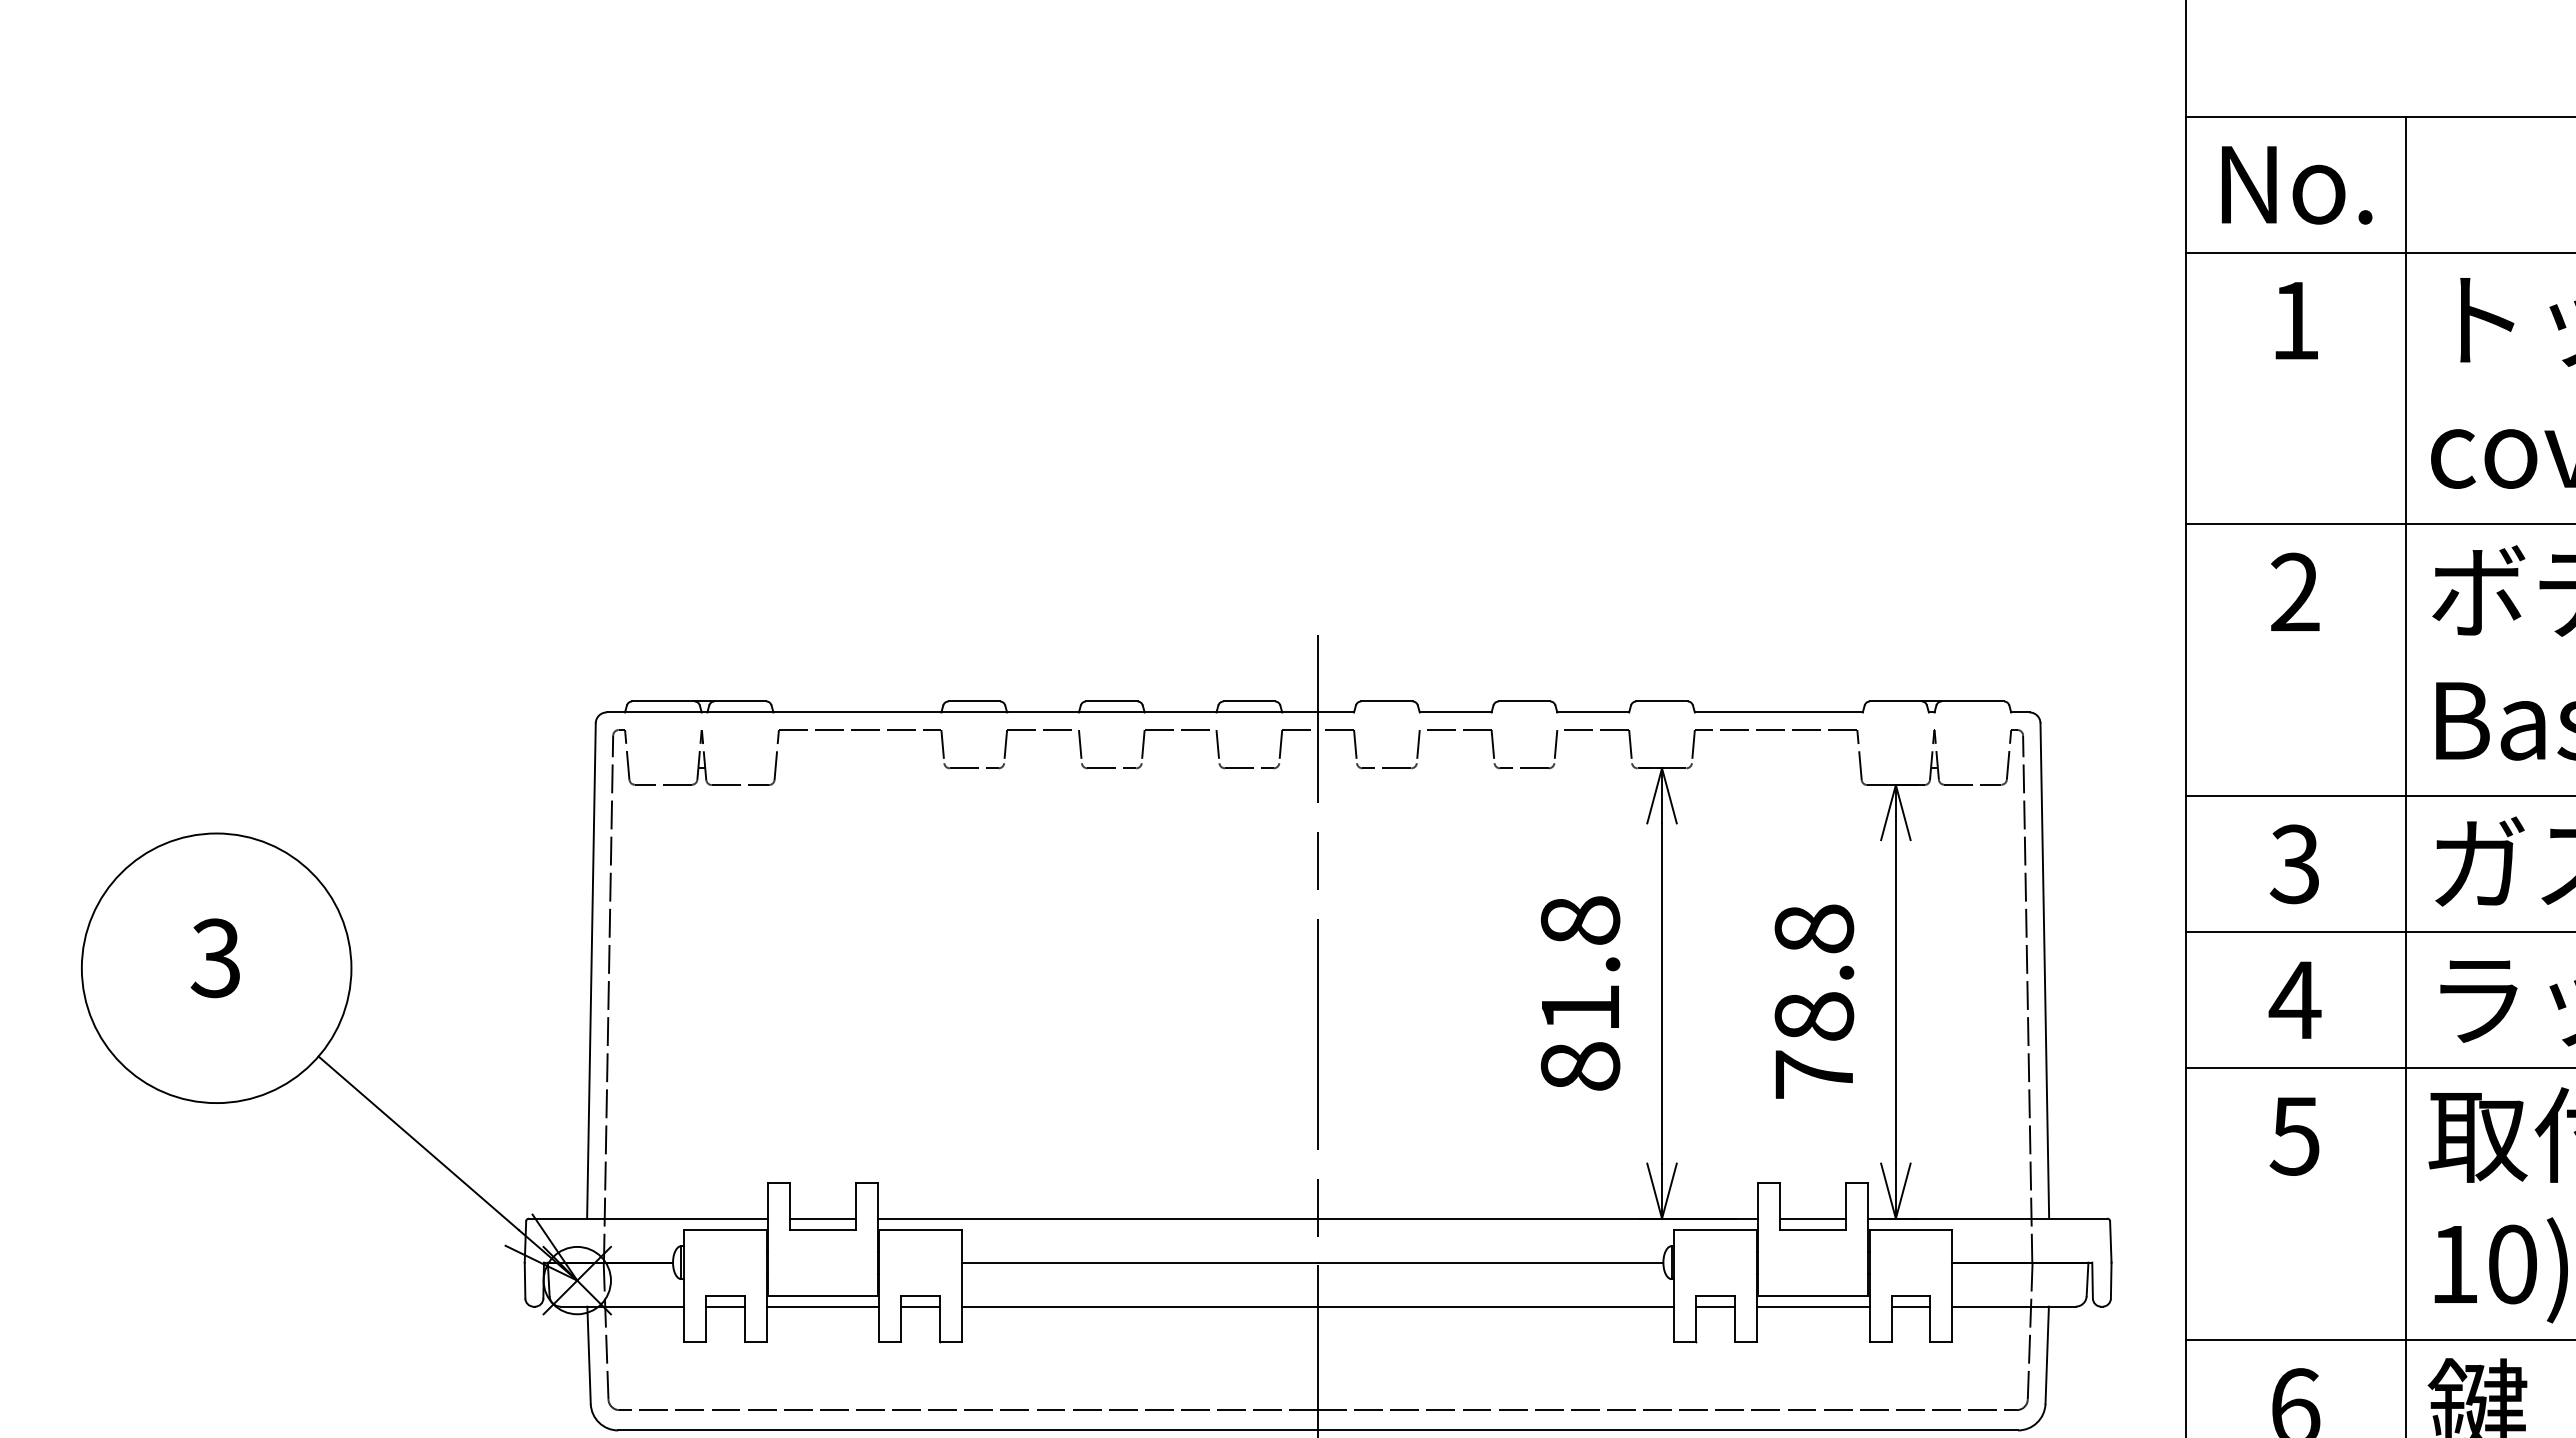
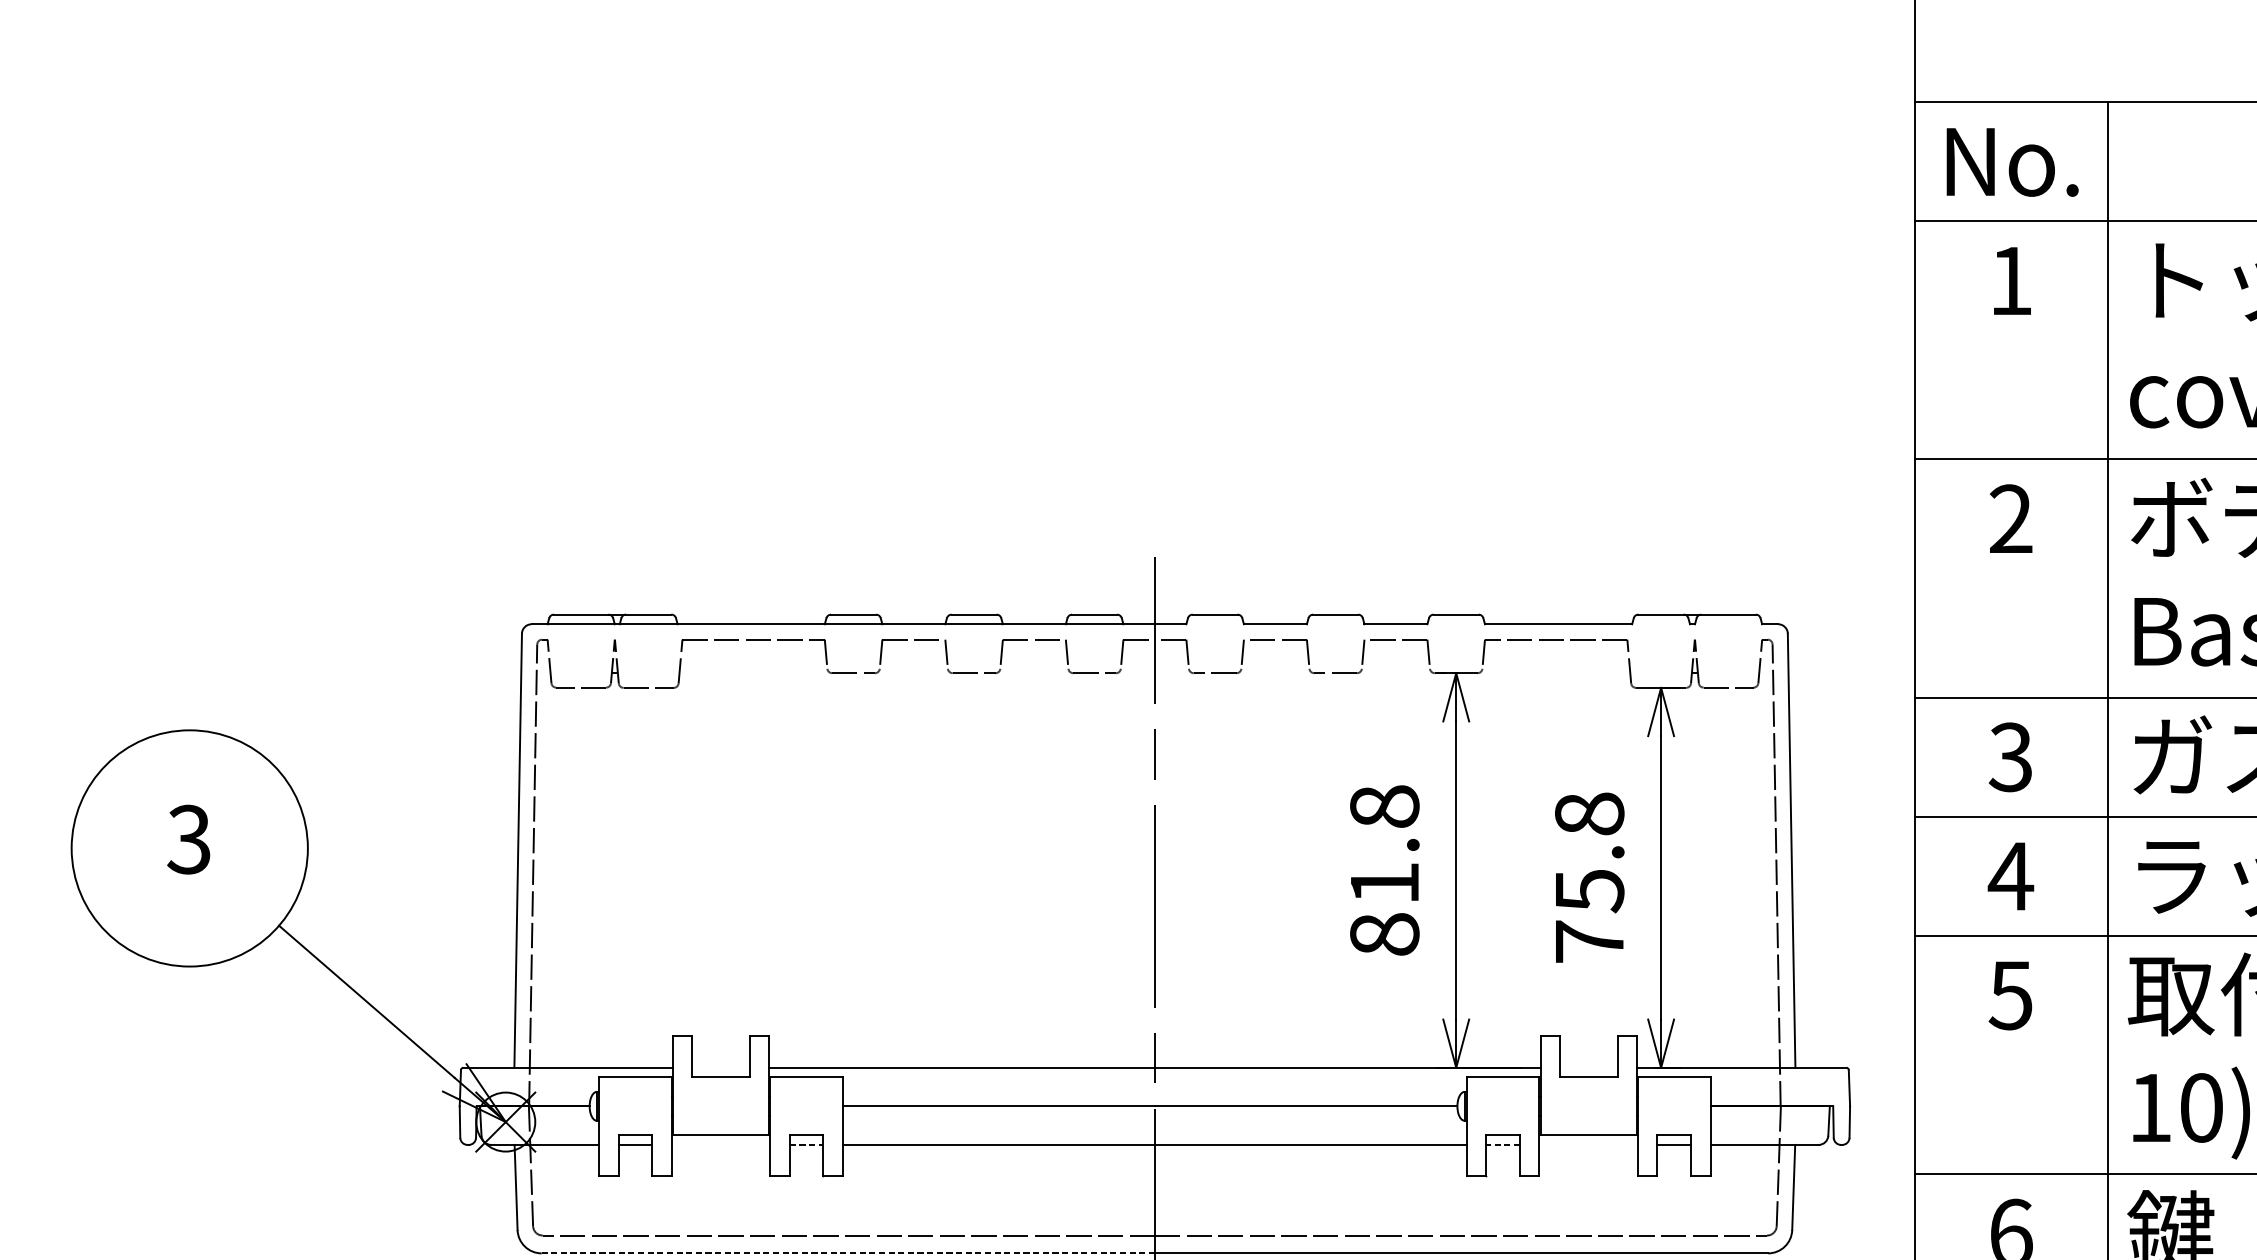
text: (1814, 1017) -> (1589, 891), 78.8 -> 75.8
line: (822, 1218) -> (720, 1067), removed
line: (1813, 1218) -> (1588, 1067), removed
line: (822, 1306) -> (720, 1144), removed
line: (921, 1306) -> (807, 1144), solid -> dashed
line: (1715, 1306) -> (1503, 1144), solid -> dashed
line: (1812, 1306) -> (1588, 1144), removed
line: (968, 1430) -> (848, 1253), solid -> dashed

